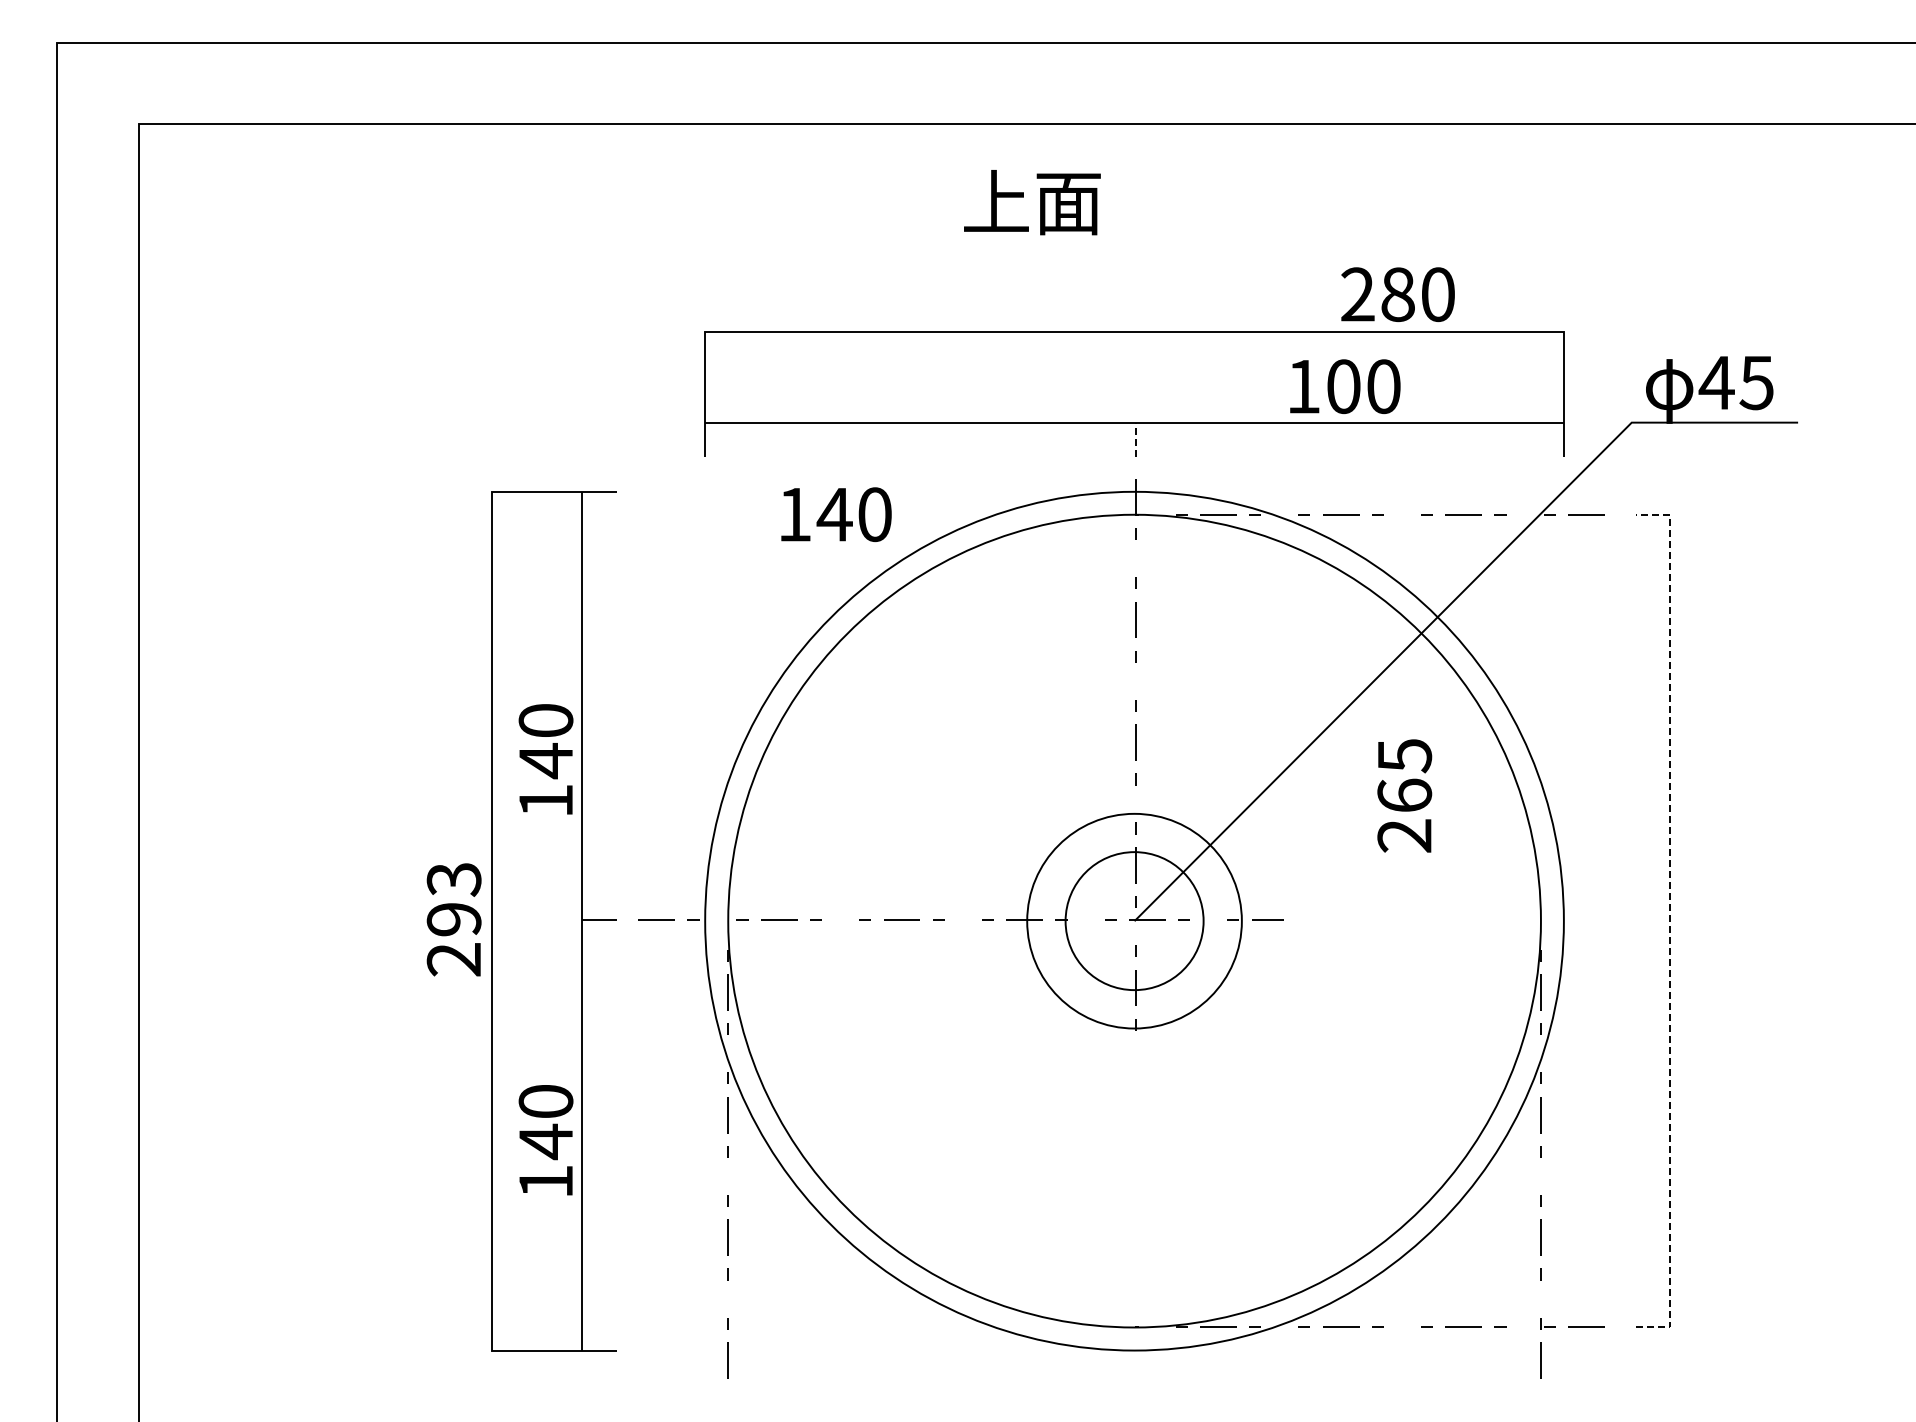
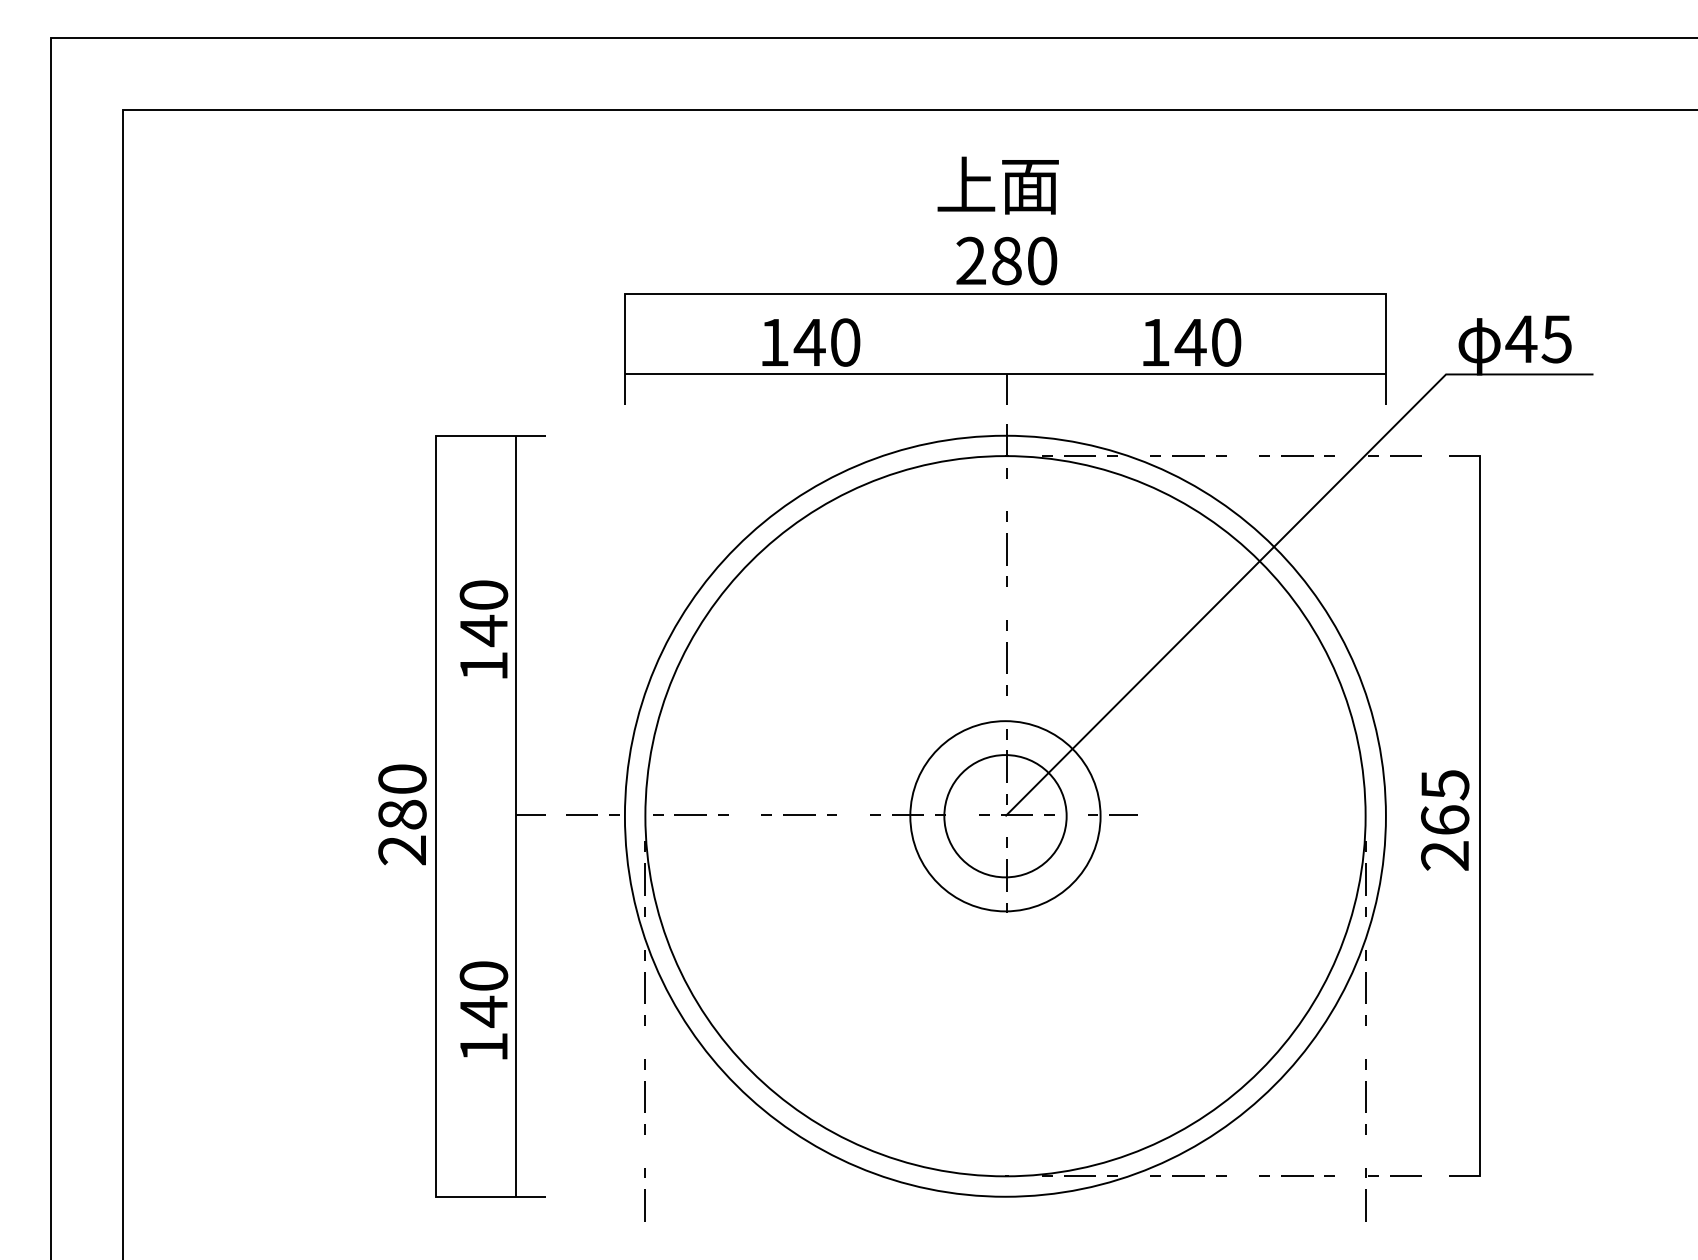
text: (1032, 202) -> (998, 185), moved
text: (1397, 294) -> (1006, 260), moved
text: (1343, 386) -> (1190, 342), 100 -> 140
line: (1136, 439) -> (1007, 389), dashed -> solid
text: (836, 514) -> (811, 342), moved
text: (545, 759) -> (483, 629), moved
text: (1404, 795) -> (1444, 820), moved
text: (453, 899) -> (401, 797), 293 -> 280
line: (1670, 920) -> (1480, 815), dashed -> solid

